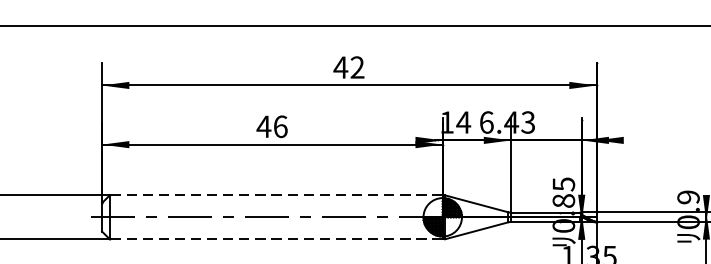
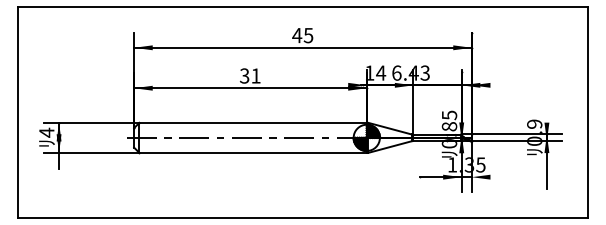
text: (357, 67) -> (308, 35), 42 -> 45
text: (271, 126) -> (249, 75), 46 -> 31
line: (276, 194) -> (253, 122), dashed -> solid
line: (276, 238) -> (253, 152), dashed -> solid

